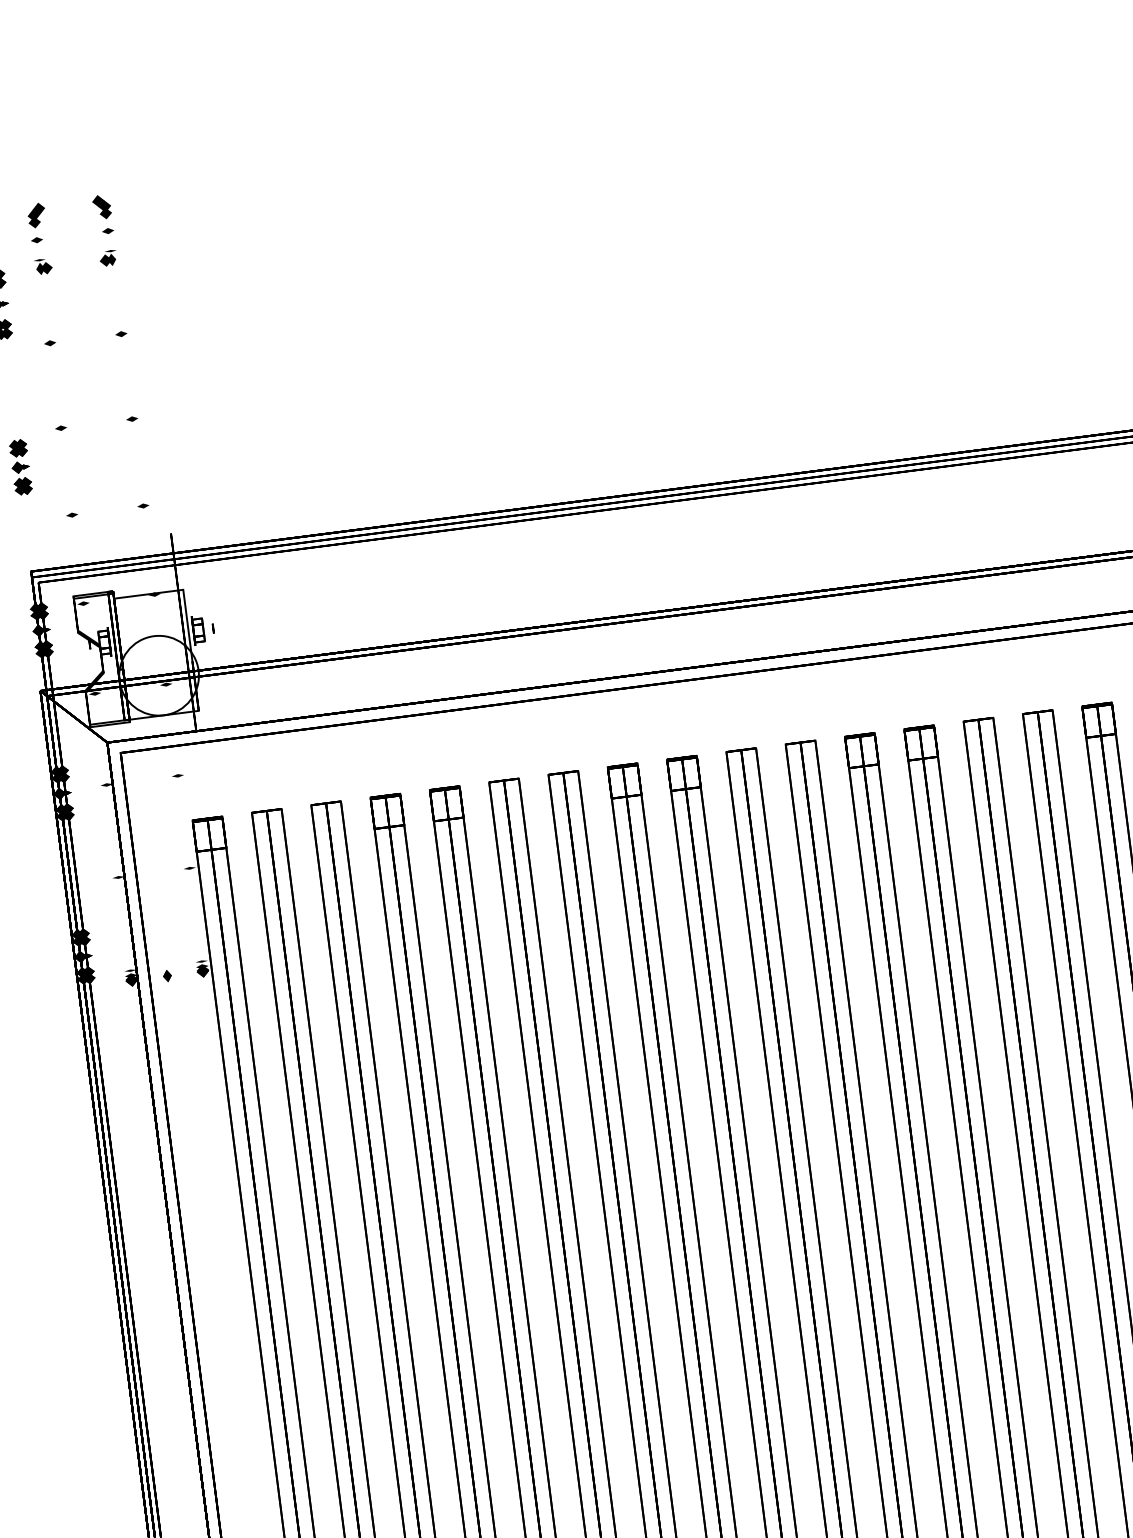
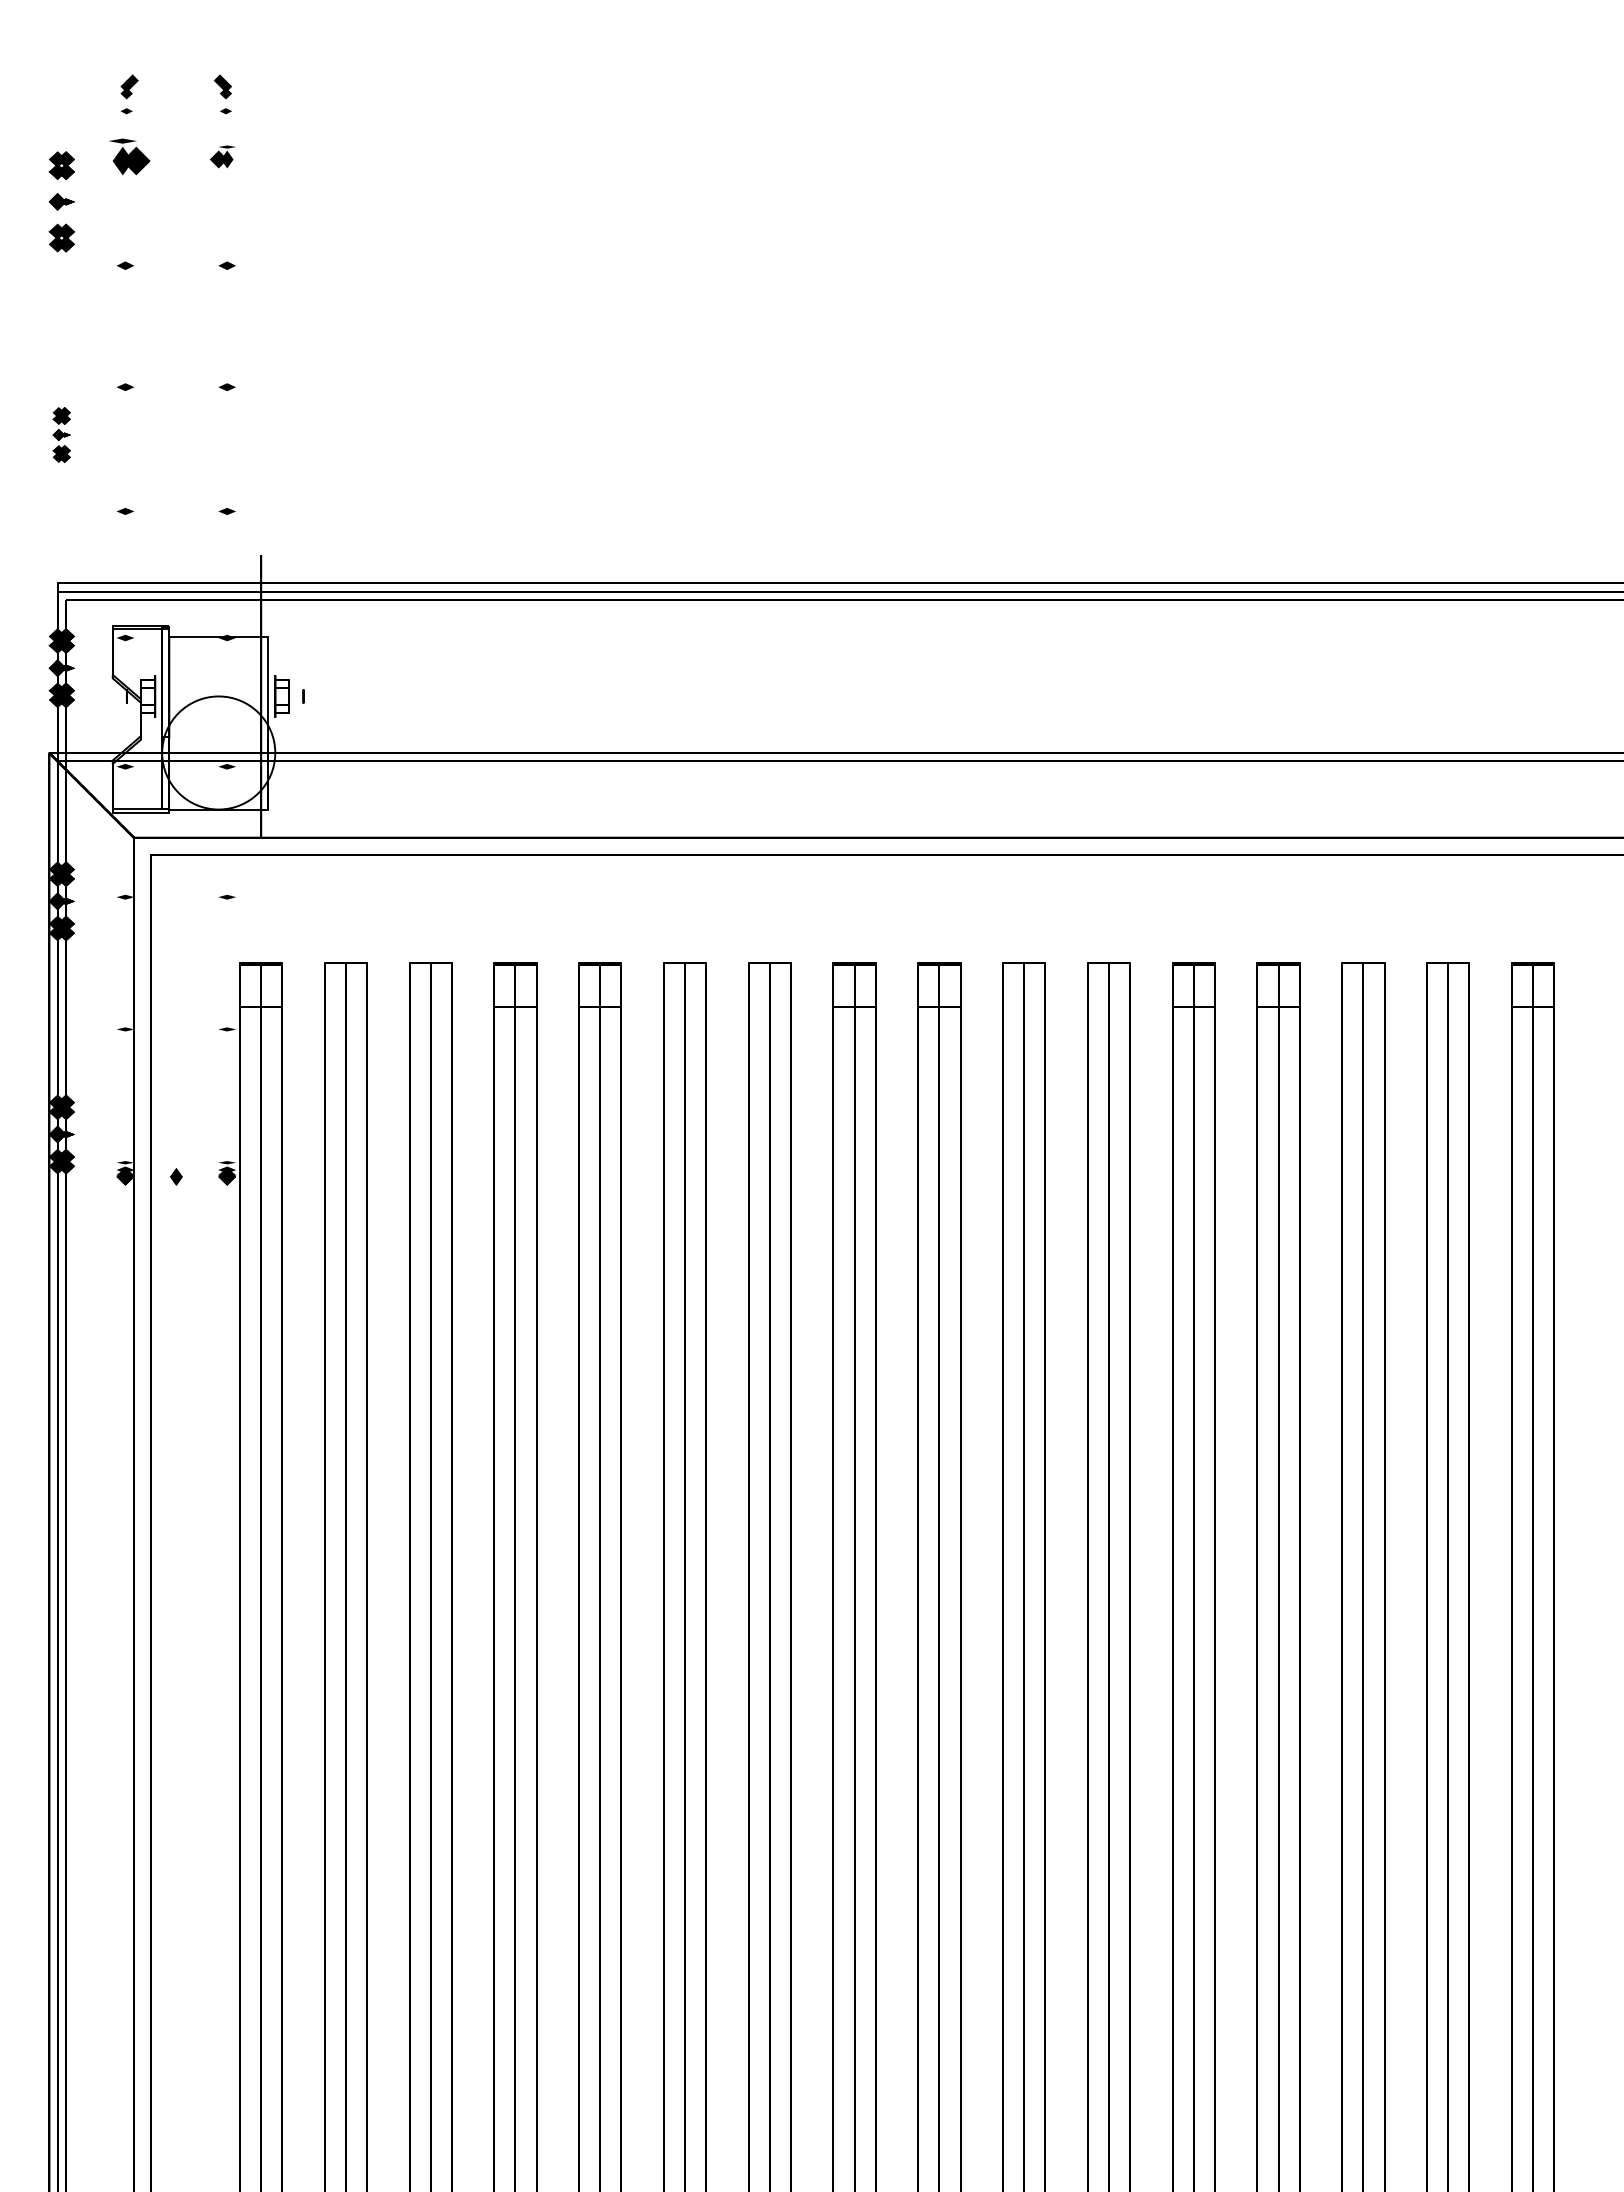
part: (102, 214) -> (222, 94), size x0.7
part: (37, 223) -> (129, 94), size x0.7
part: (43, 266) -> (129, 156), size x1.6
part: (20, 467) -> (61, 434), size x0.7

